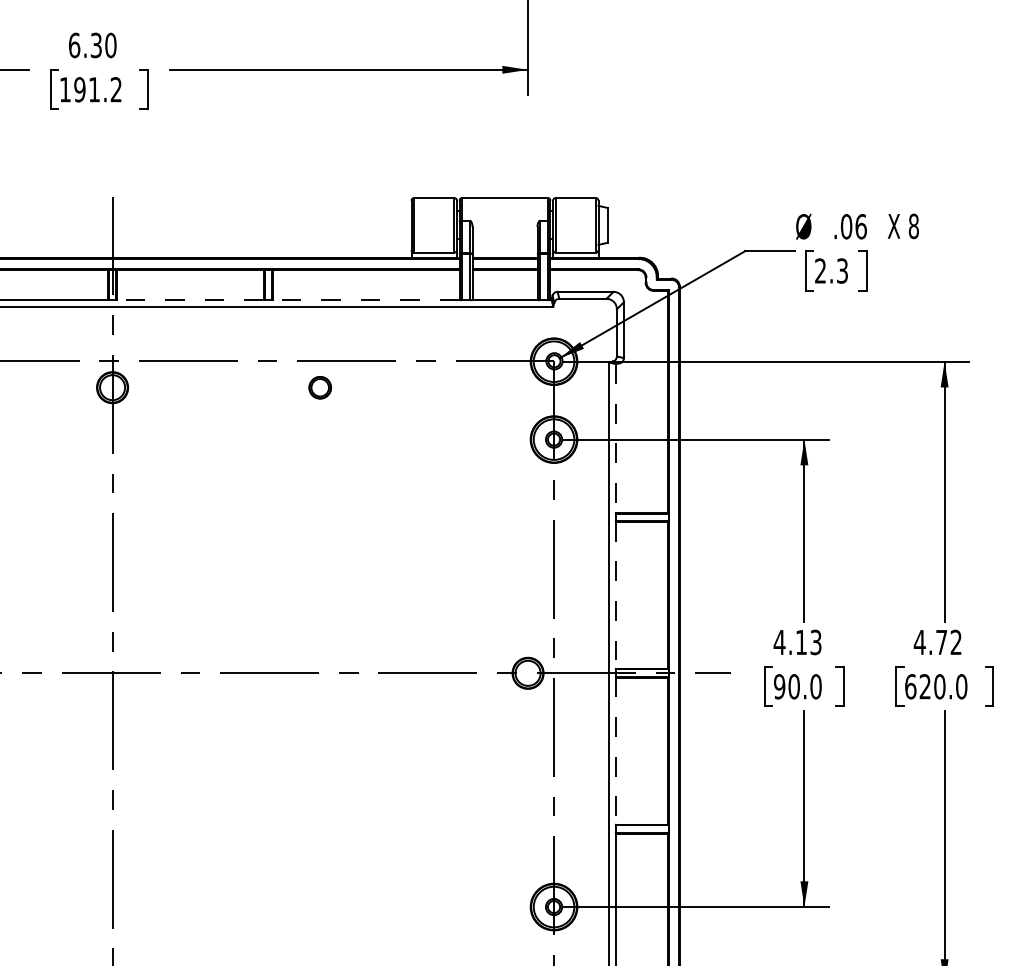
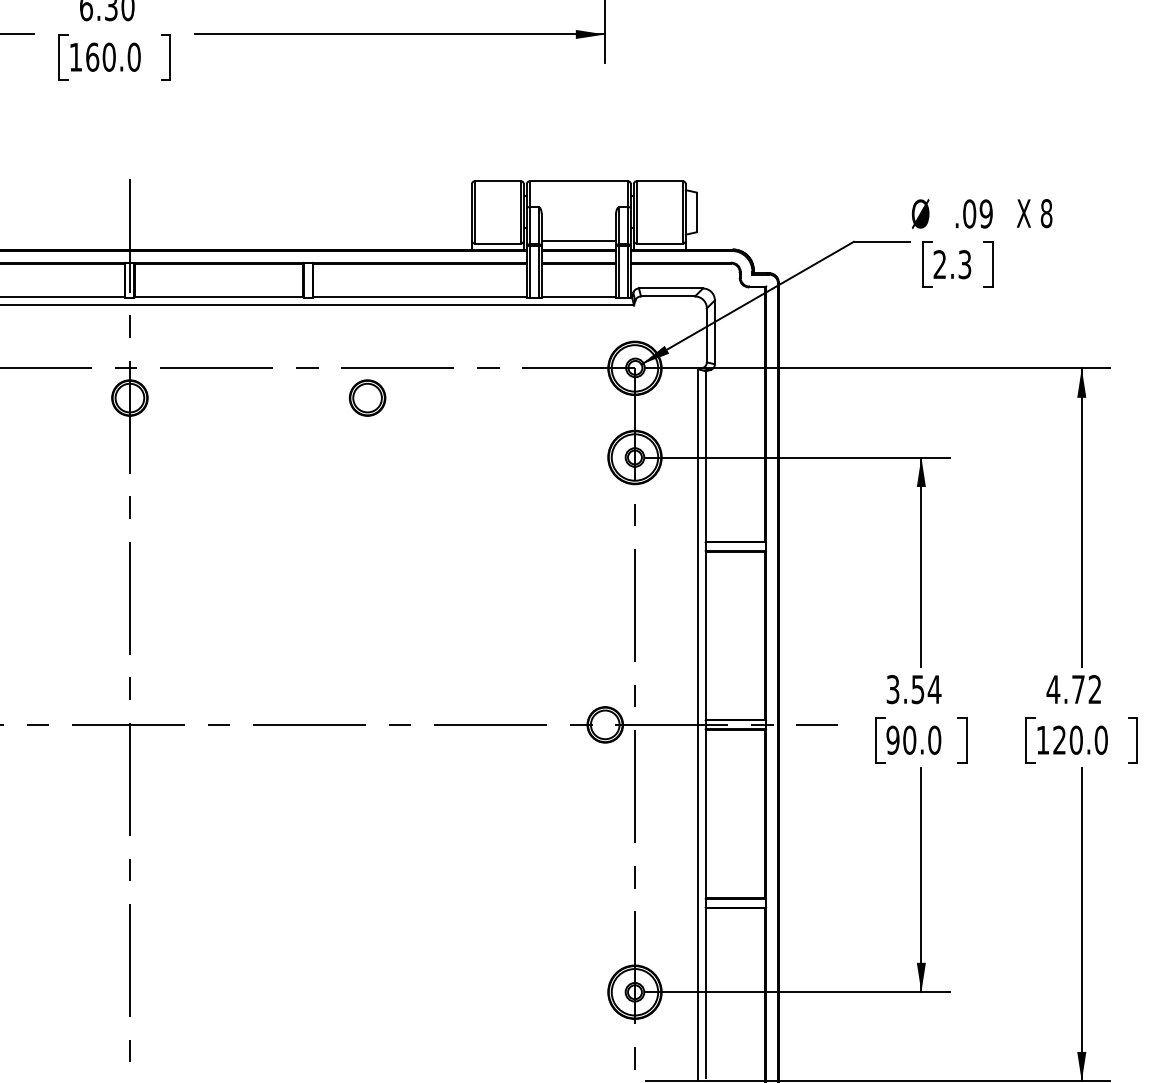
text: (98, 89) -> (113, 56), 191.2 -> 160.0
text: (860, 226) -> (985, 213), .06 -> .09
line: (504, 250) -> (578, 241), added
line: (190, 299) -> (219, 297), dashed -> solid
line: (365, 299) -> (419, 297), dashed -> solid
part: (319, 387) -> (366, 397), size x1.43
line: (616, 439) -> (706, 457), dashed -> solid
line: (616, 595) -> (706, 635), dashed -> solid
text: (797, 642) -> (913, 689), 4.13 -> 3.54
text: (910, 686) -> (1042, 739), 620.0 -> 120.0
line: (616, 751) -> (706, 814), dashed -> solid

